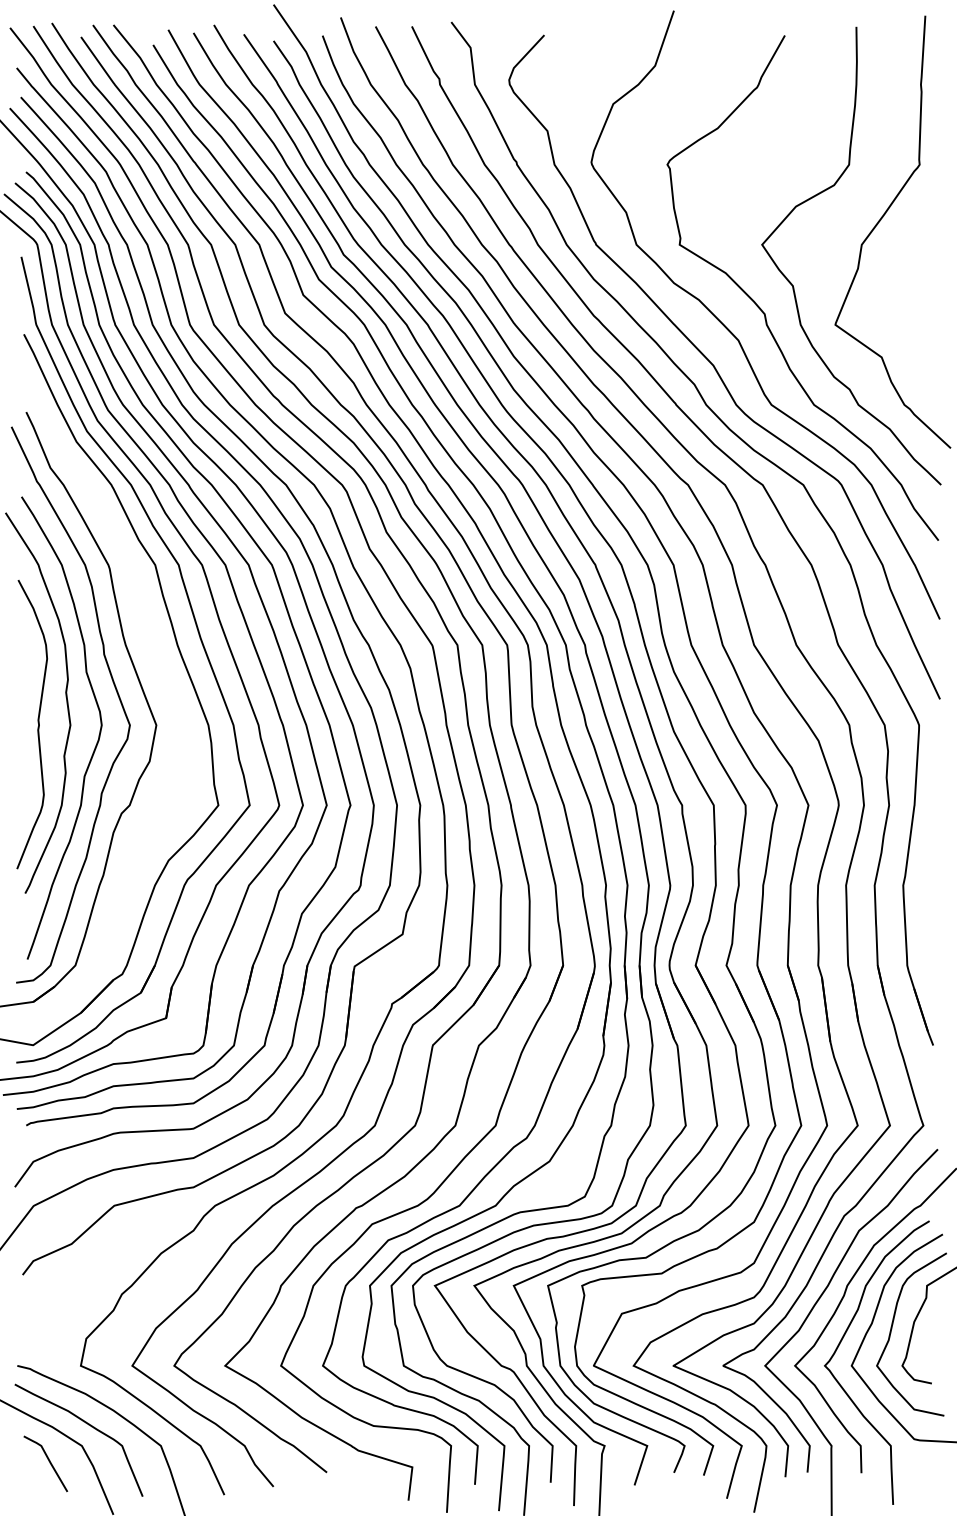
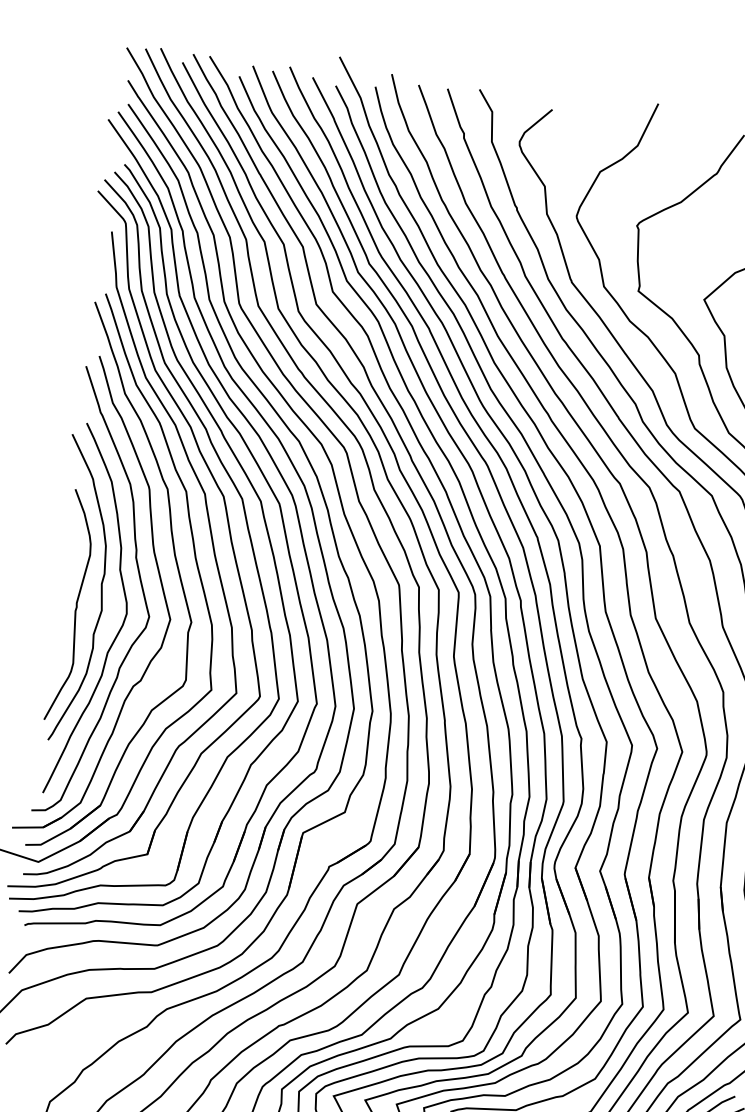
part: (156, 661) -> (177, 568), added

